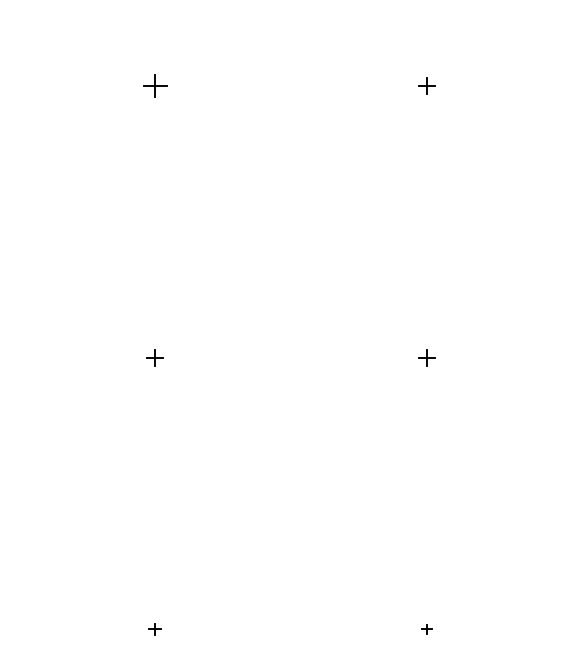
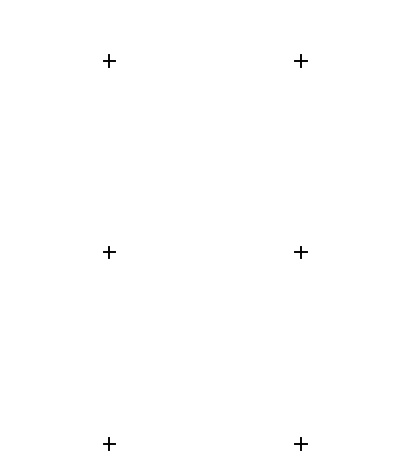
part: (154, 85) -> (108, 60), size x0.71
part: (154, 629) -> (108, 443), size x1.43
part: (426, 629) -> (300, 443), size x1.67

